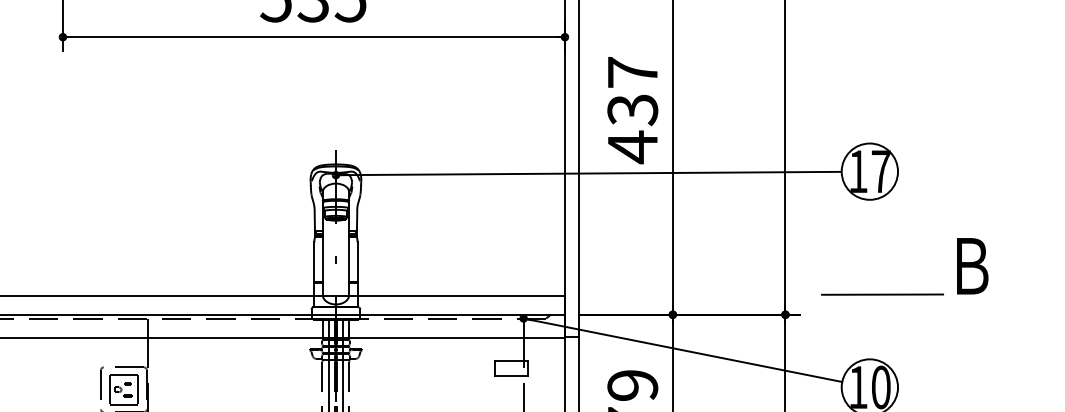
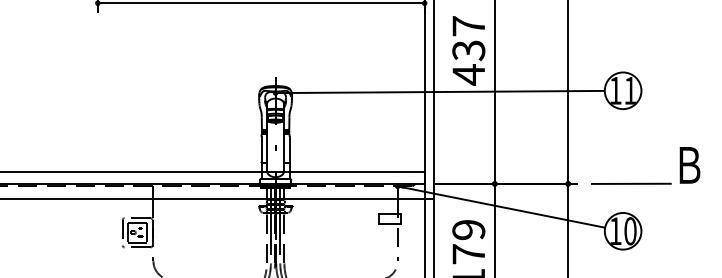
text: (881, 171) -> (630, 90), 17 -> 11
part: (904, 292) -> (645, 182), moved

